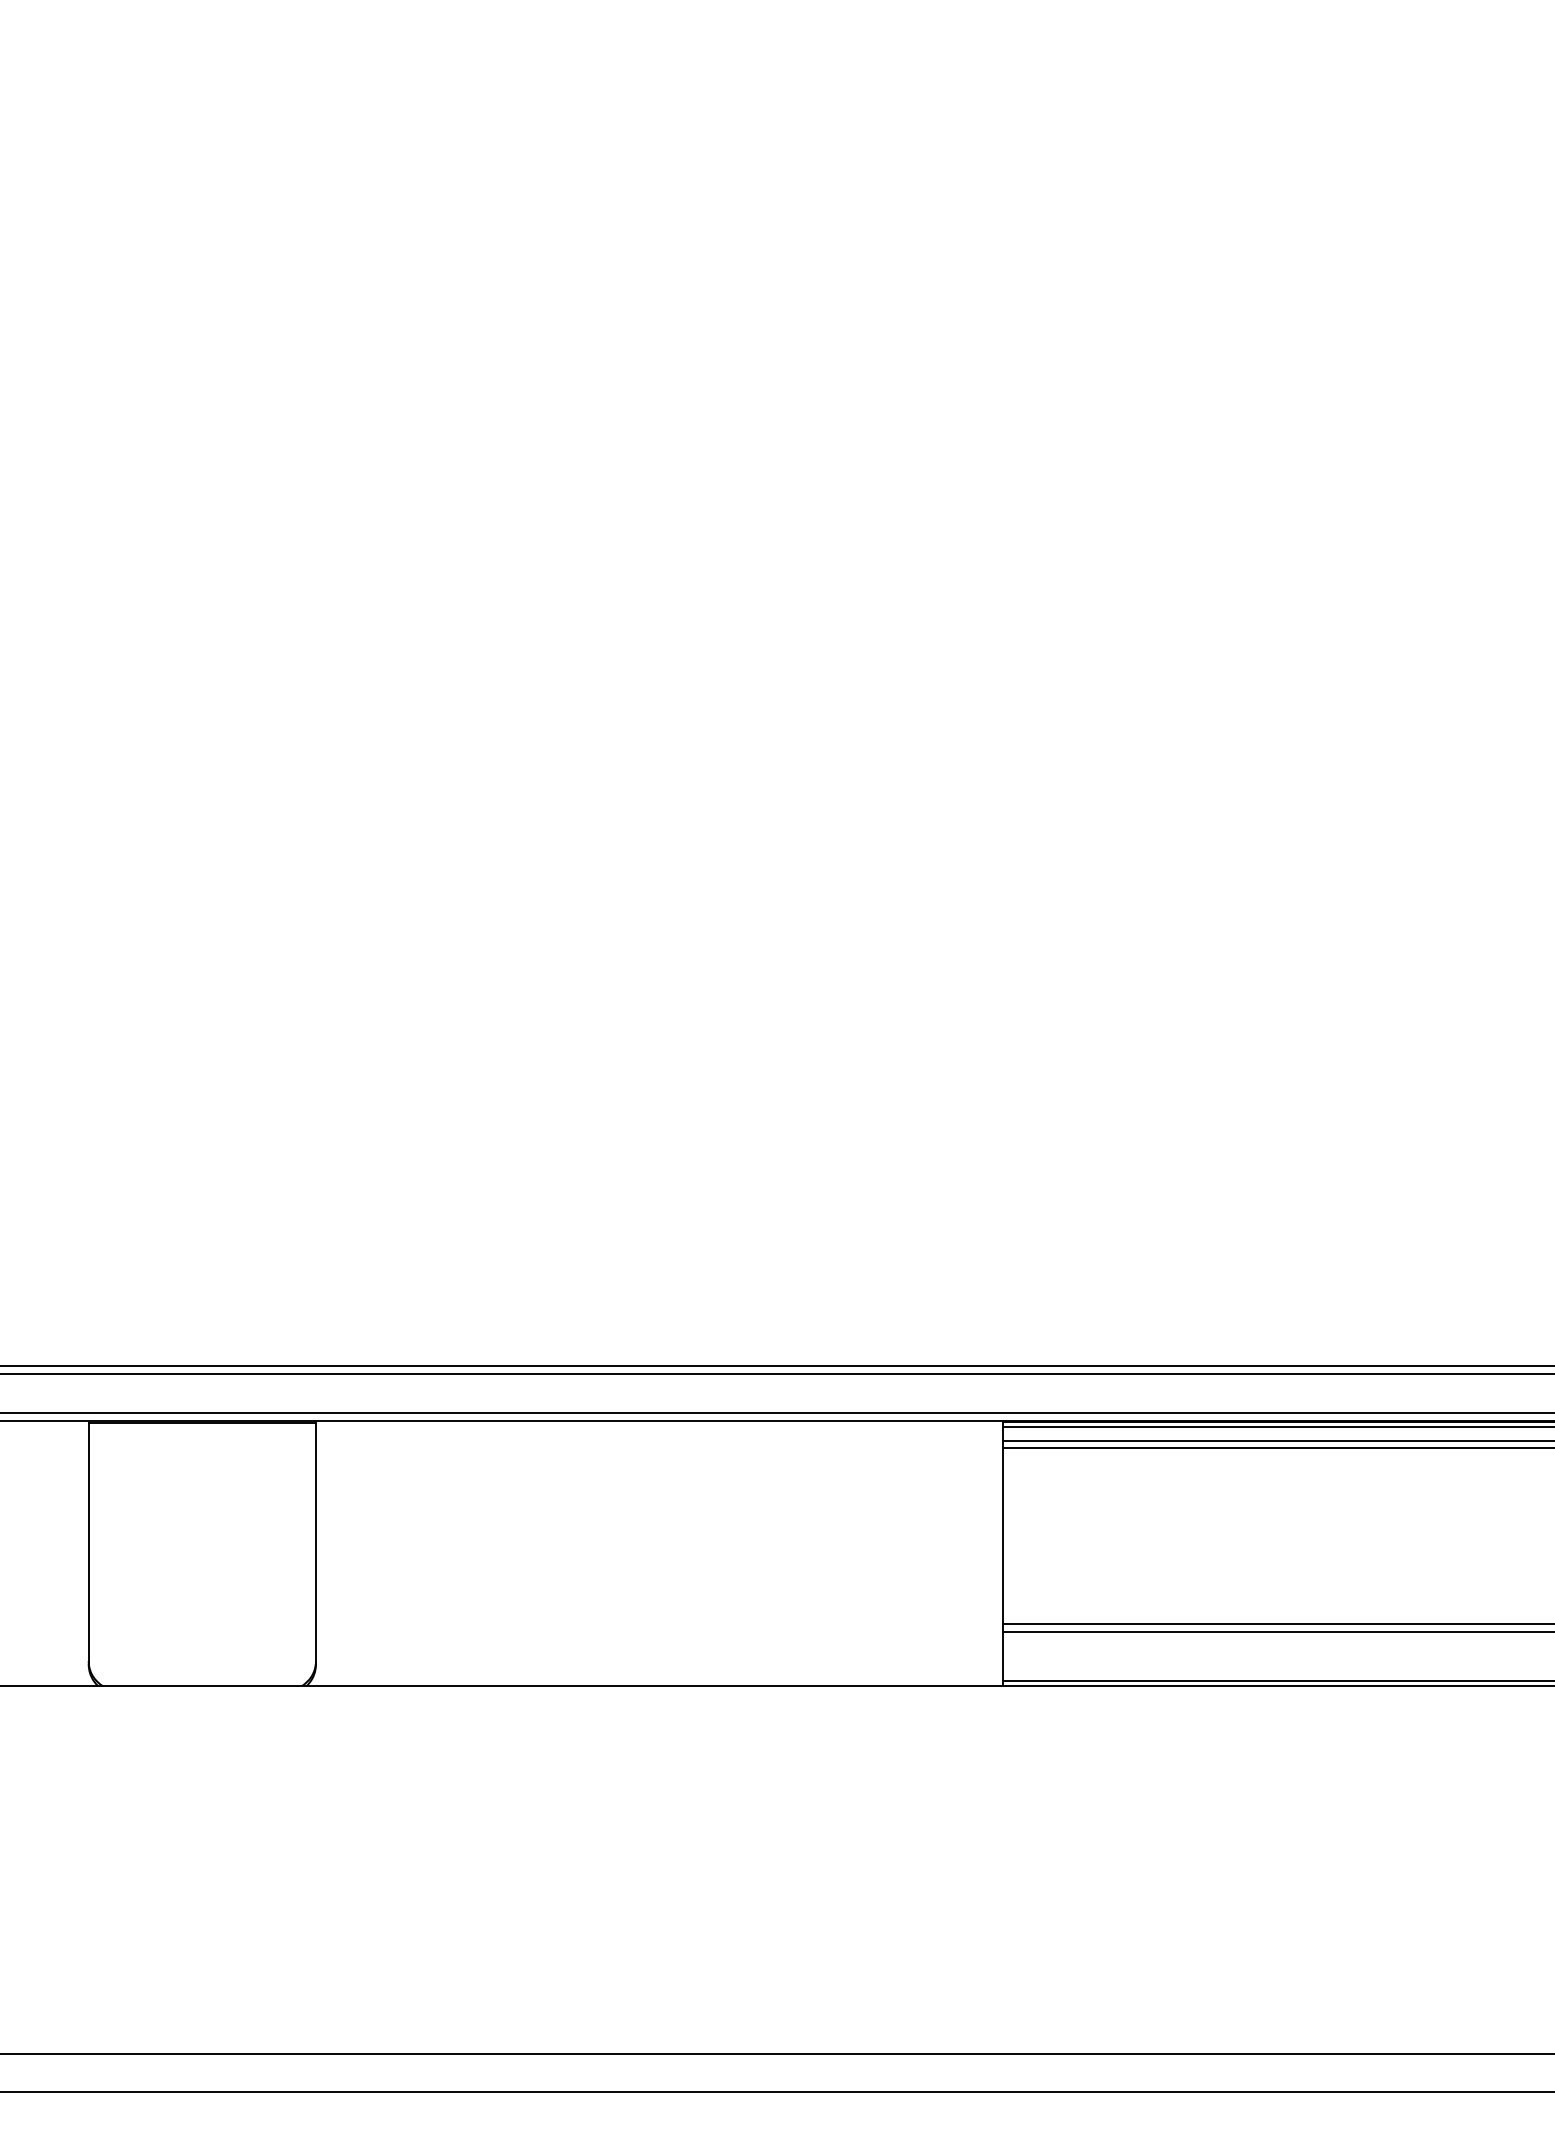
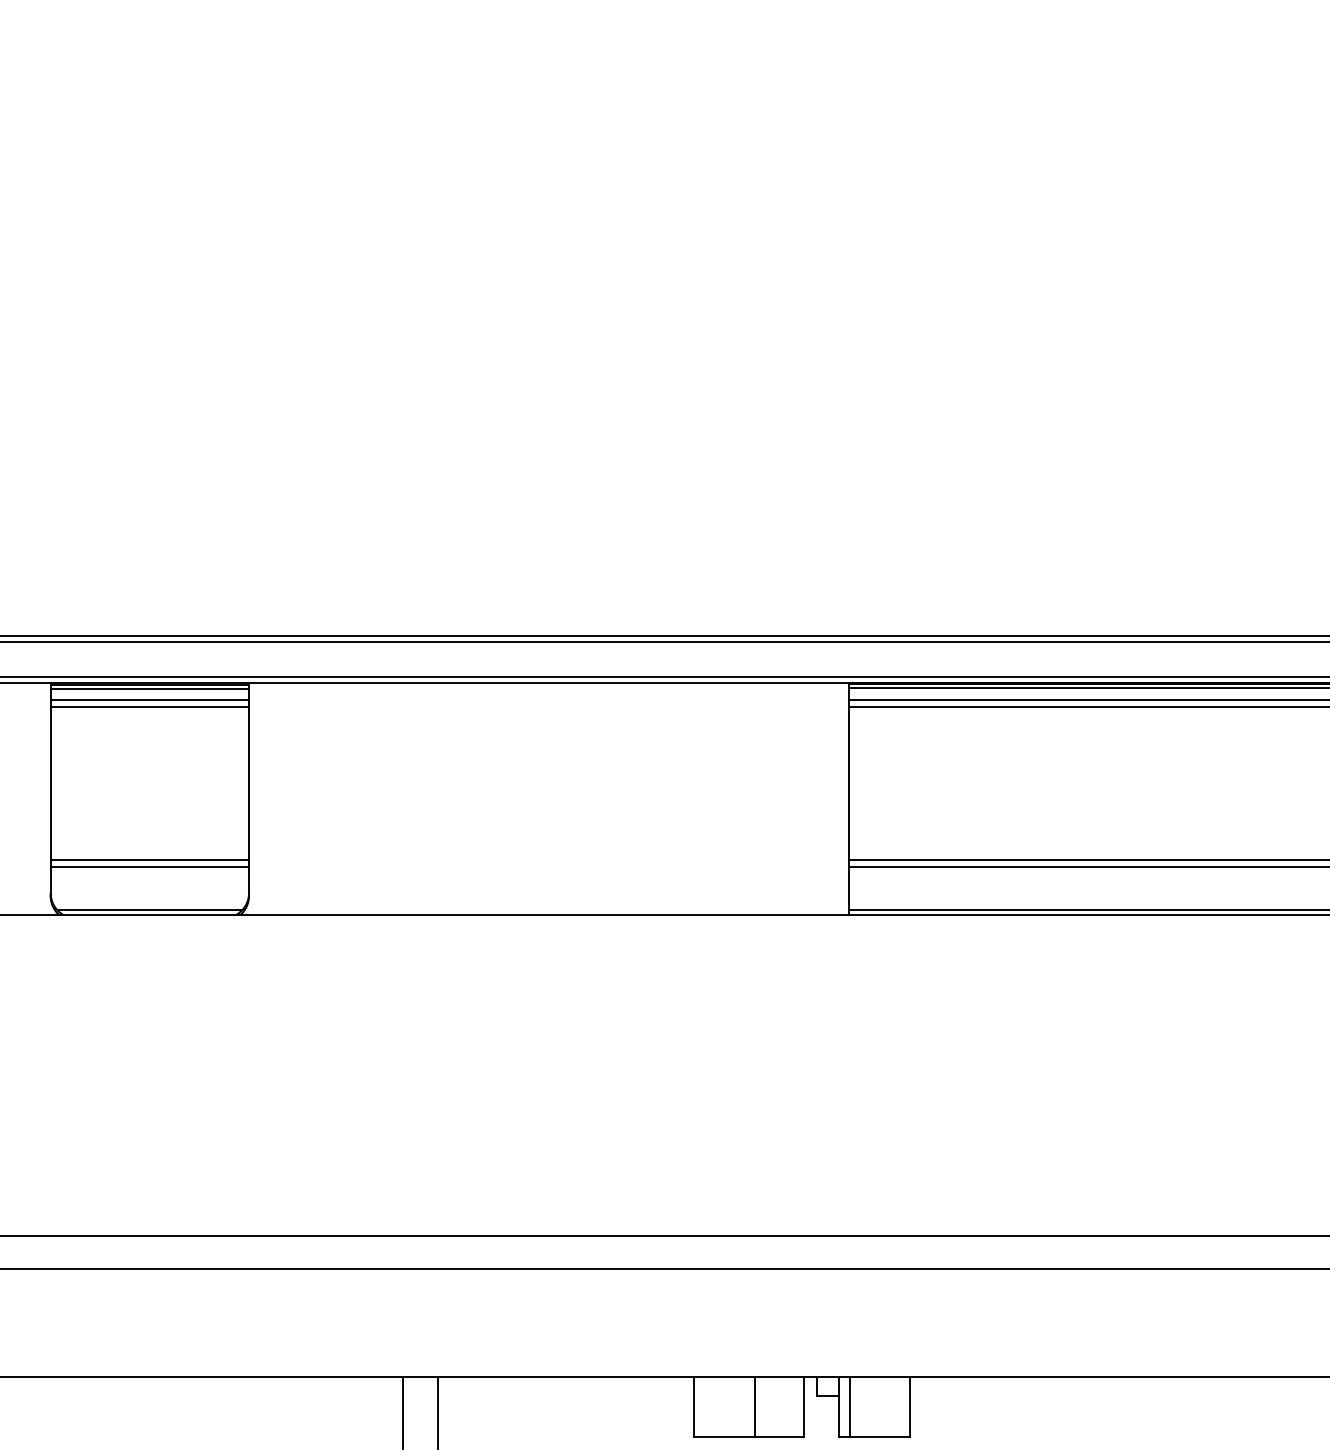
line: (201, 1427) -> (149, 688), added
line: (201, 1440) -> (149, 700), added
line: (201, 1448) -> (149, 707), added
line: (201, 1623) -> (149, 860), added
line: (201, 1631) -> (149, 867), added
line: (201, 1681) -> (149, 910), added

